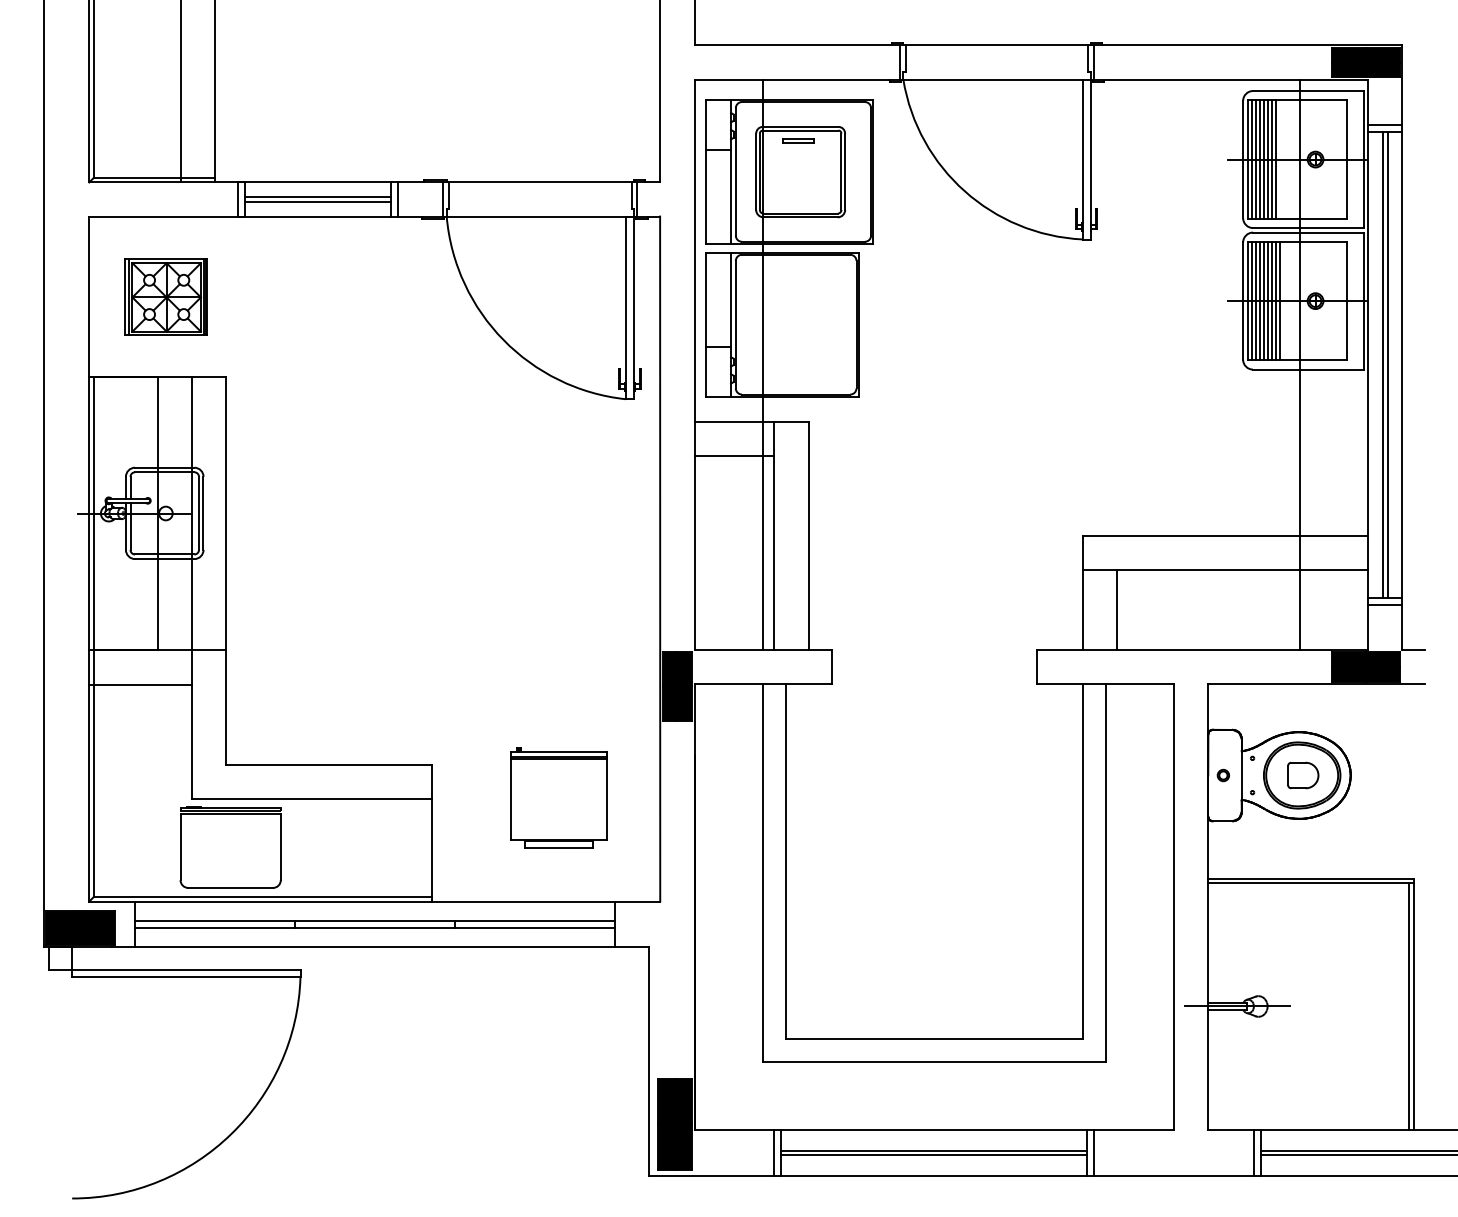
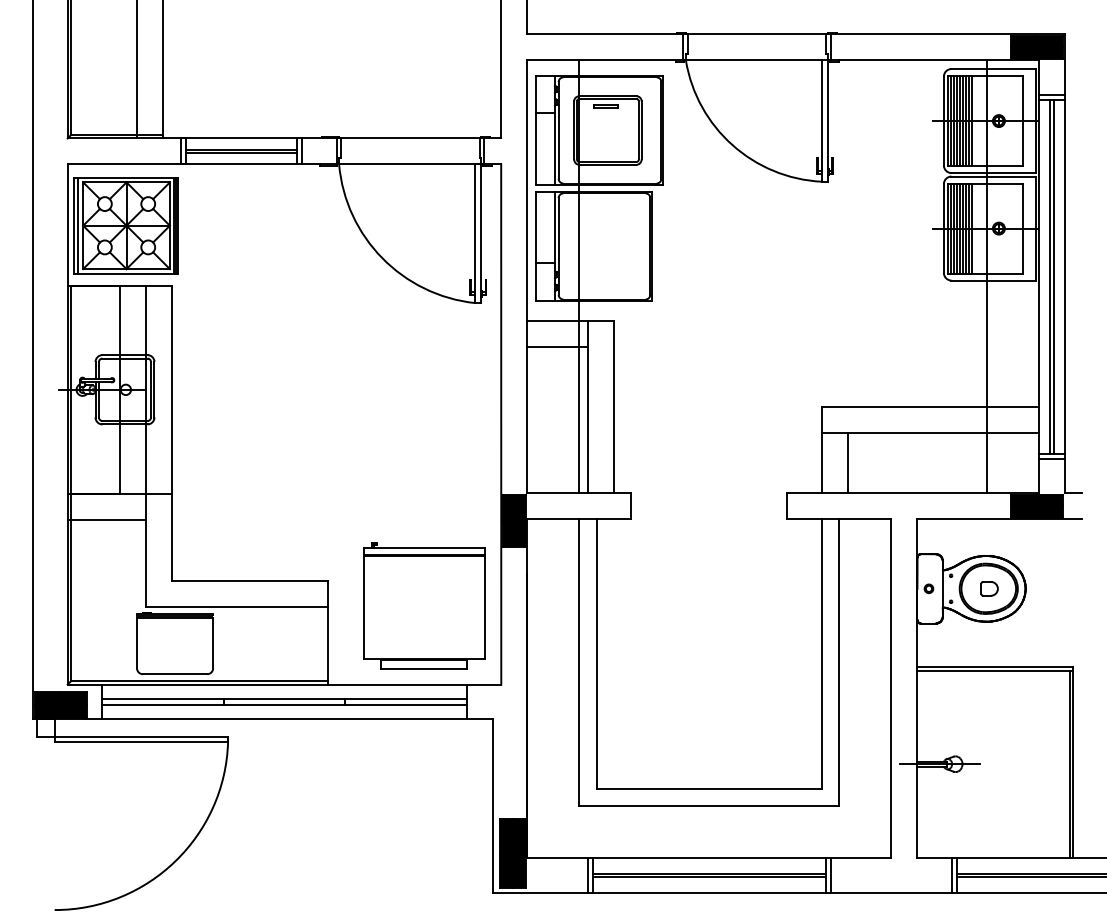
line: (1279, 159) -> (971, 121), added
part: (166, 297) -> (126, 225), size x1.67
part: (1303, 775) -> (989, 588), size x0.71
part: (558, 797) -> (424, 605), size x1.67

